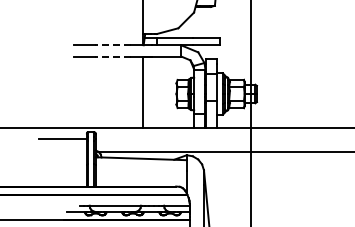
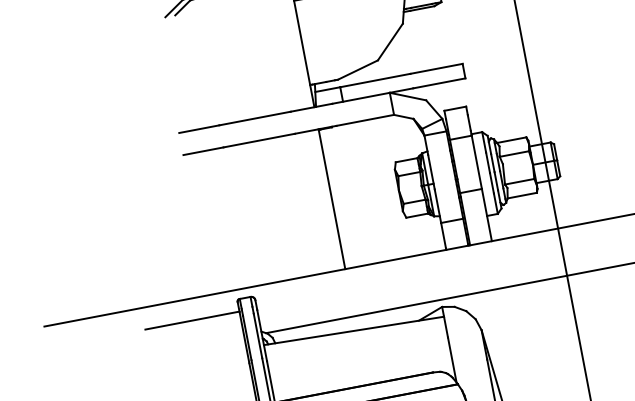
line: (112, 45) -> (254, 119), dashed -> solid
line: (112, 56) -> (258, 140), dashed -> solid

